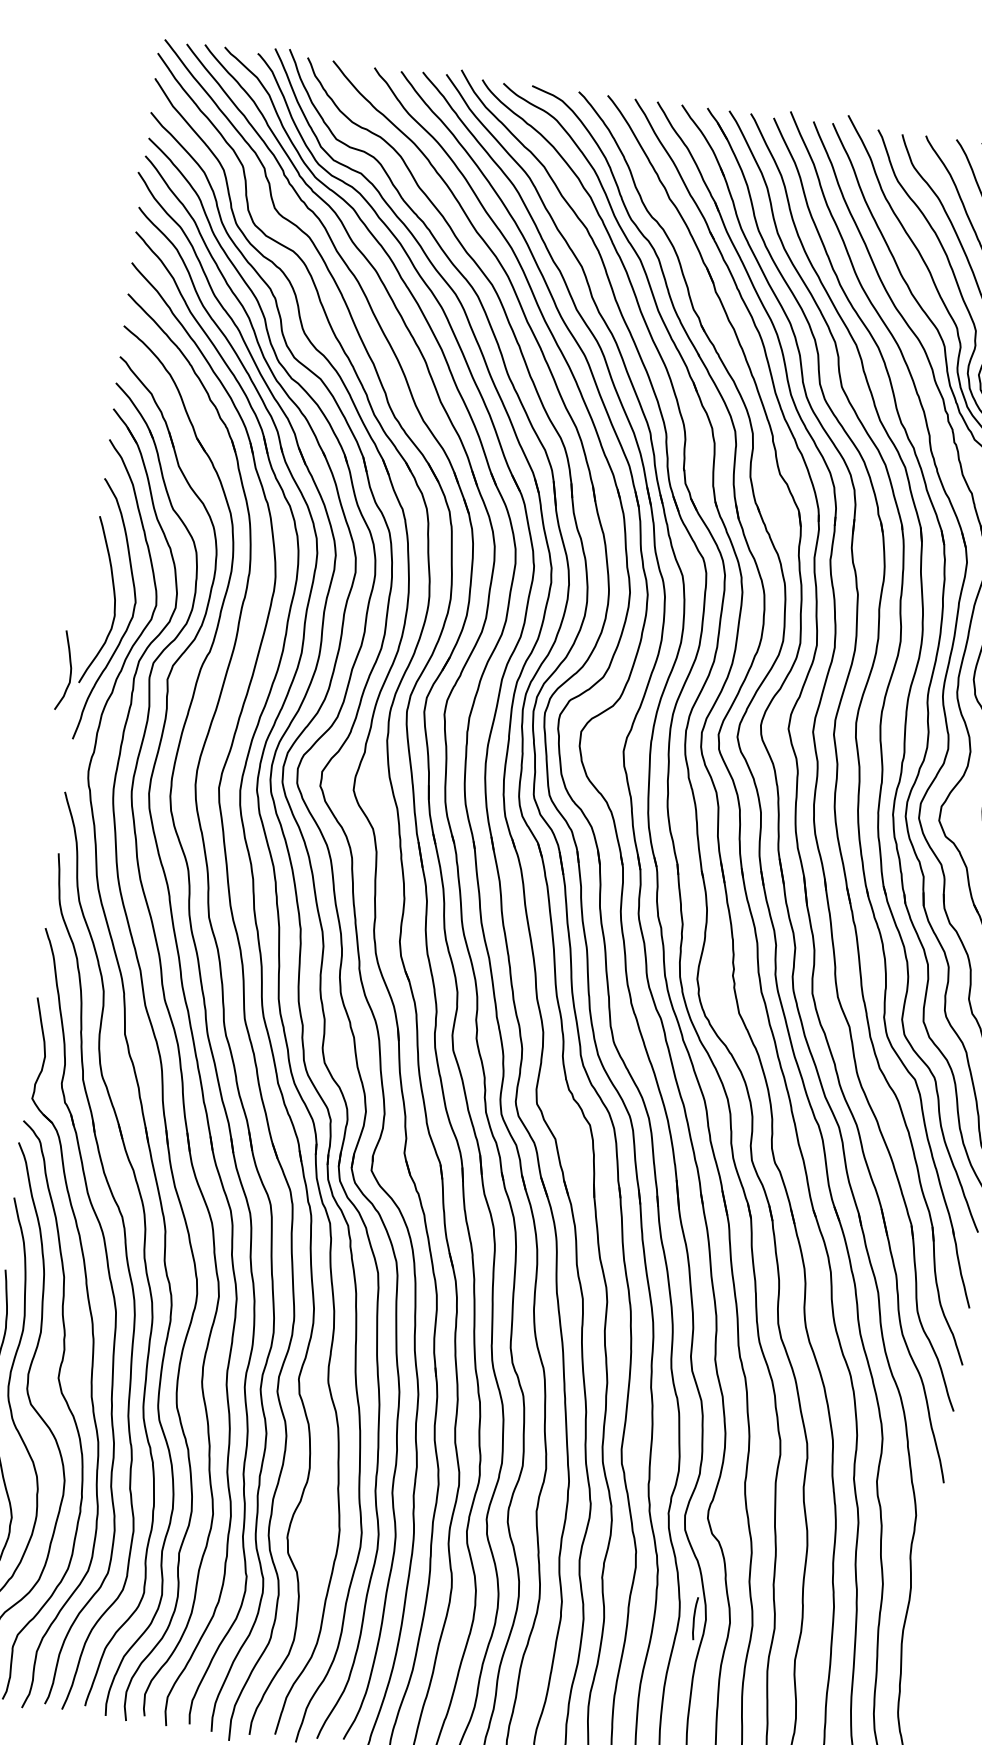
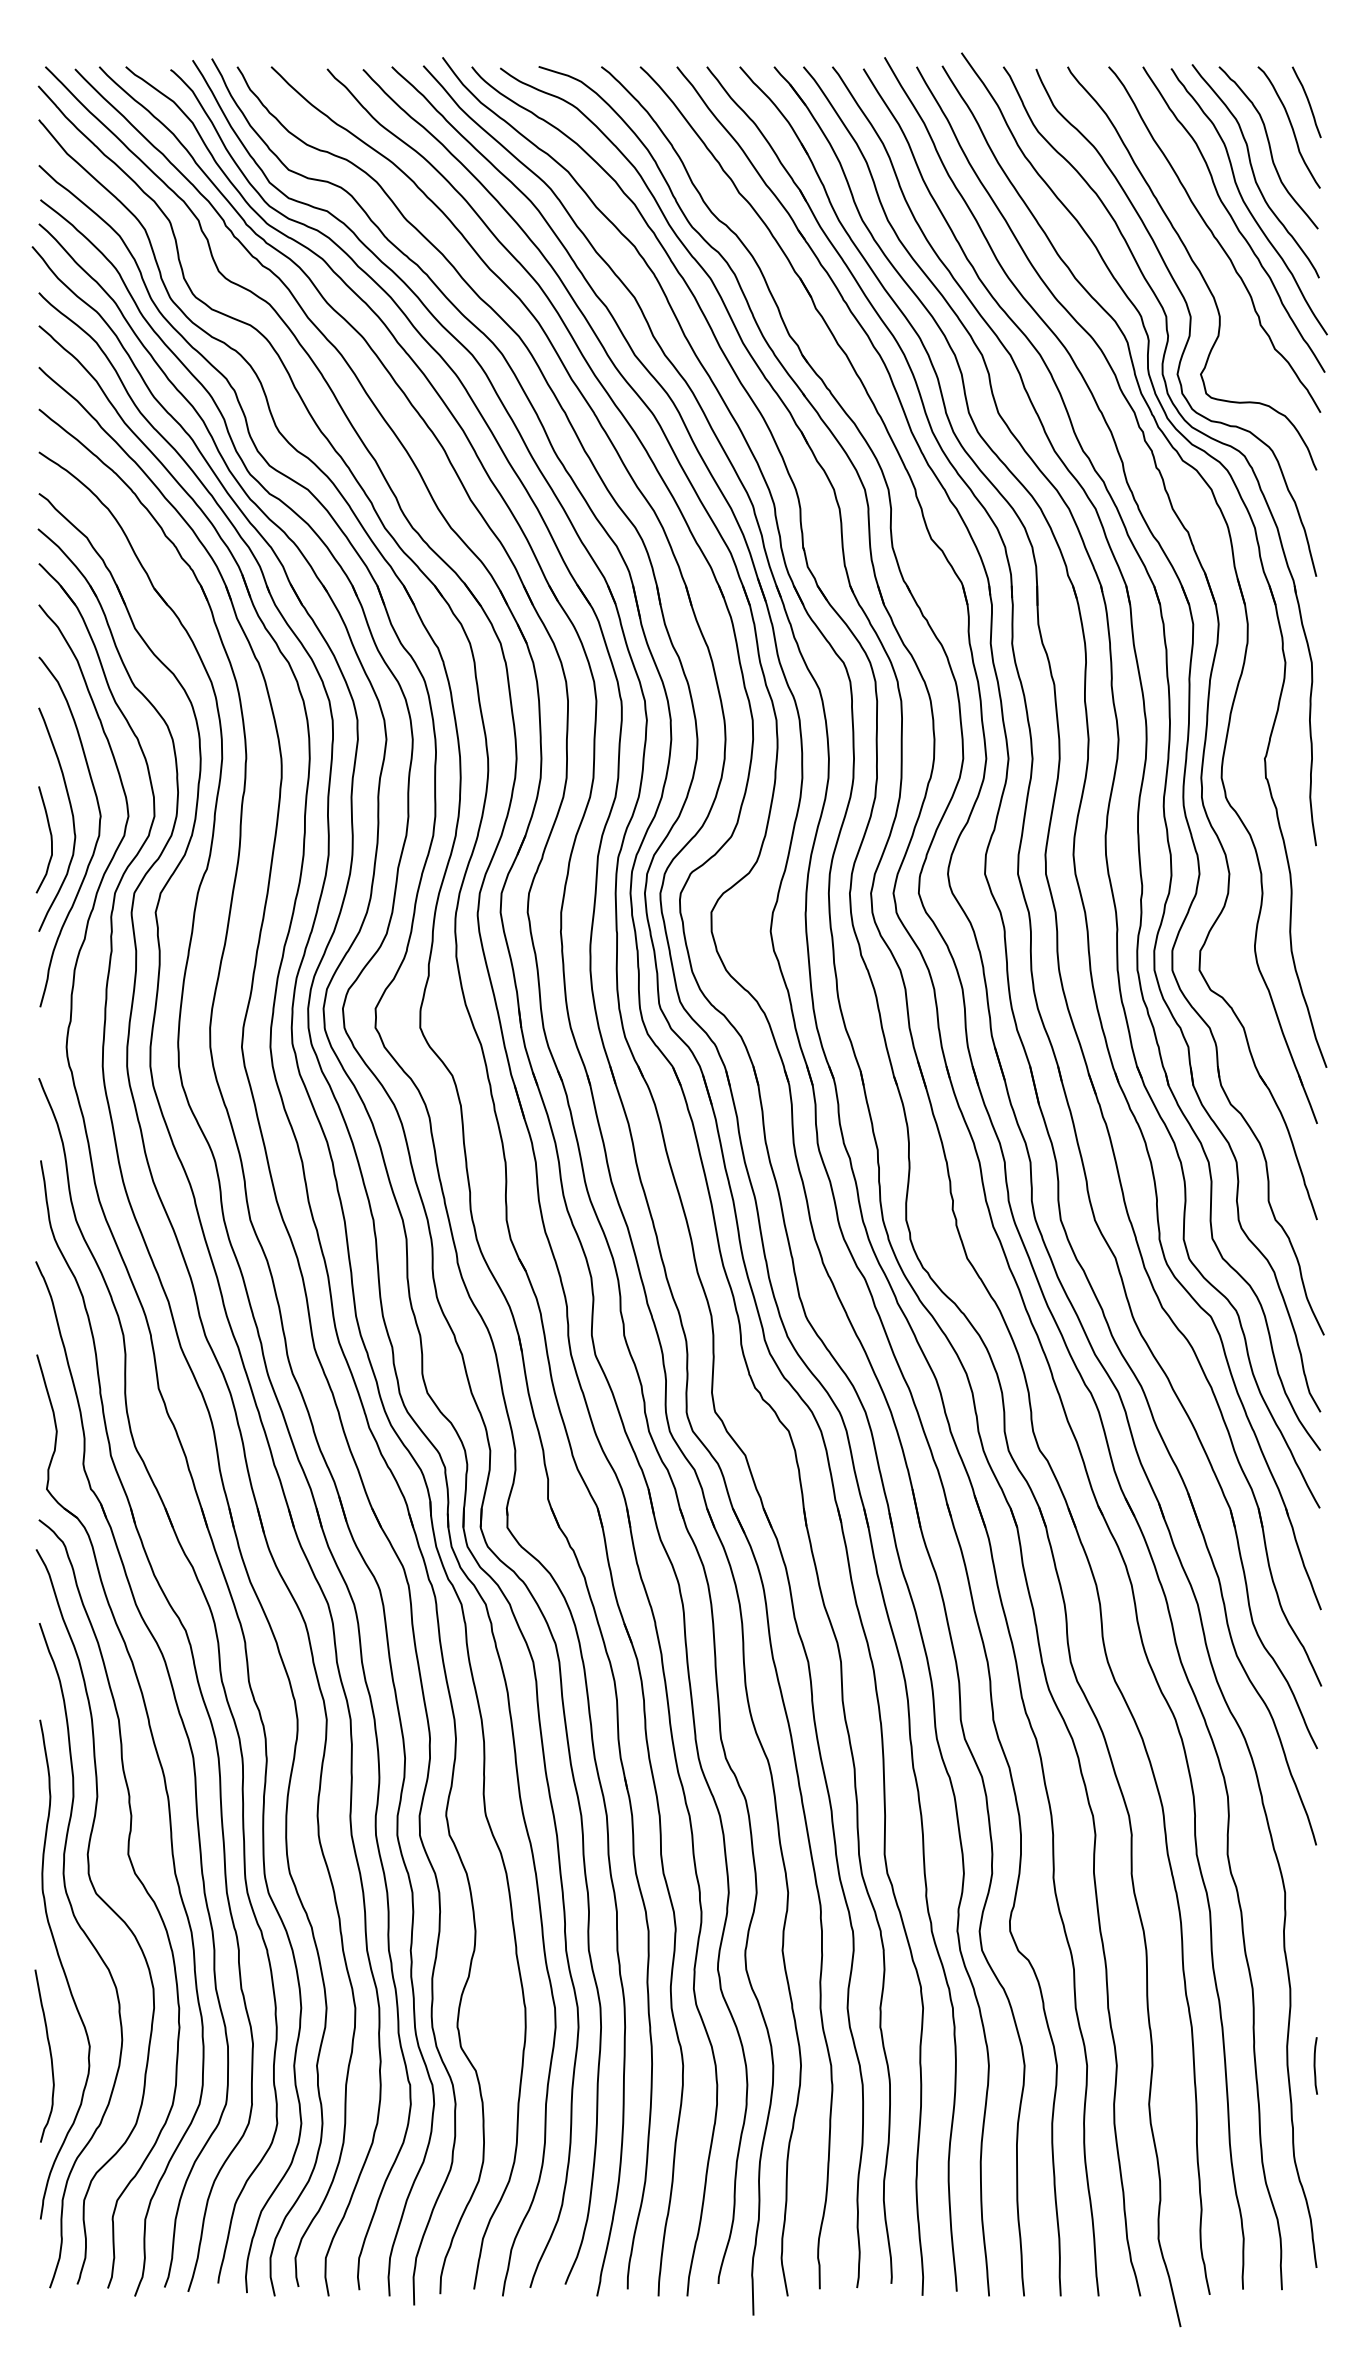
curve: (70, 671) -> (50, 839), moved
curve: (694, 1618) -> (1315, 2065), moved

